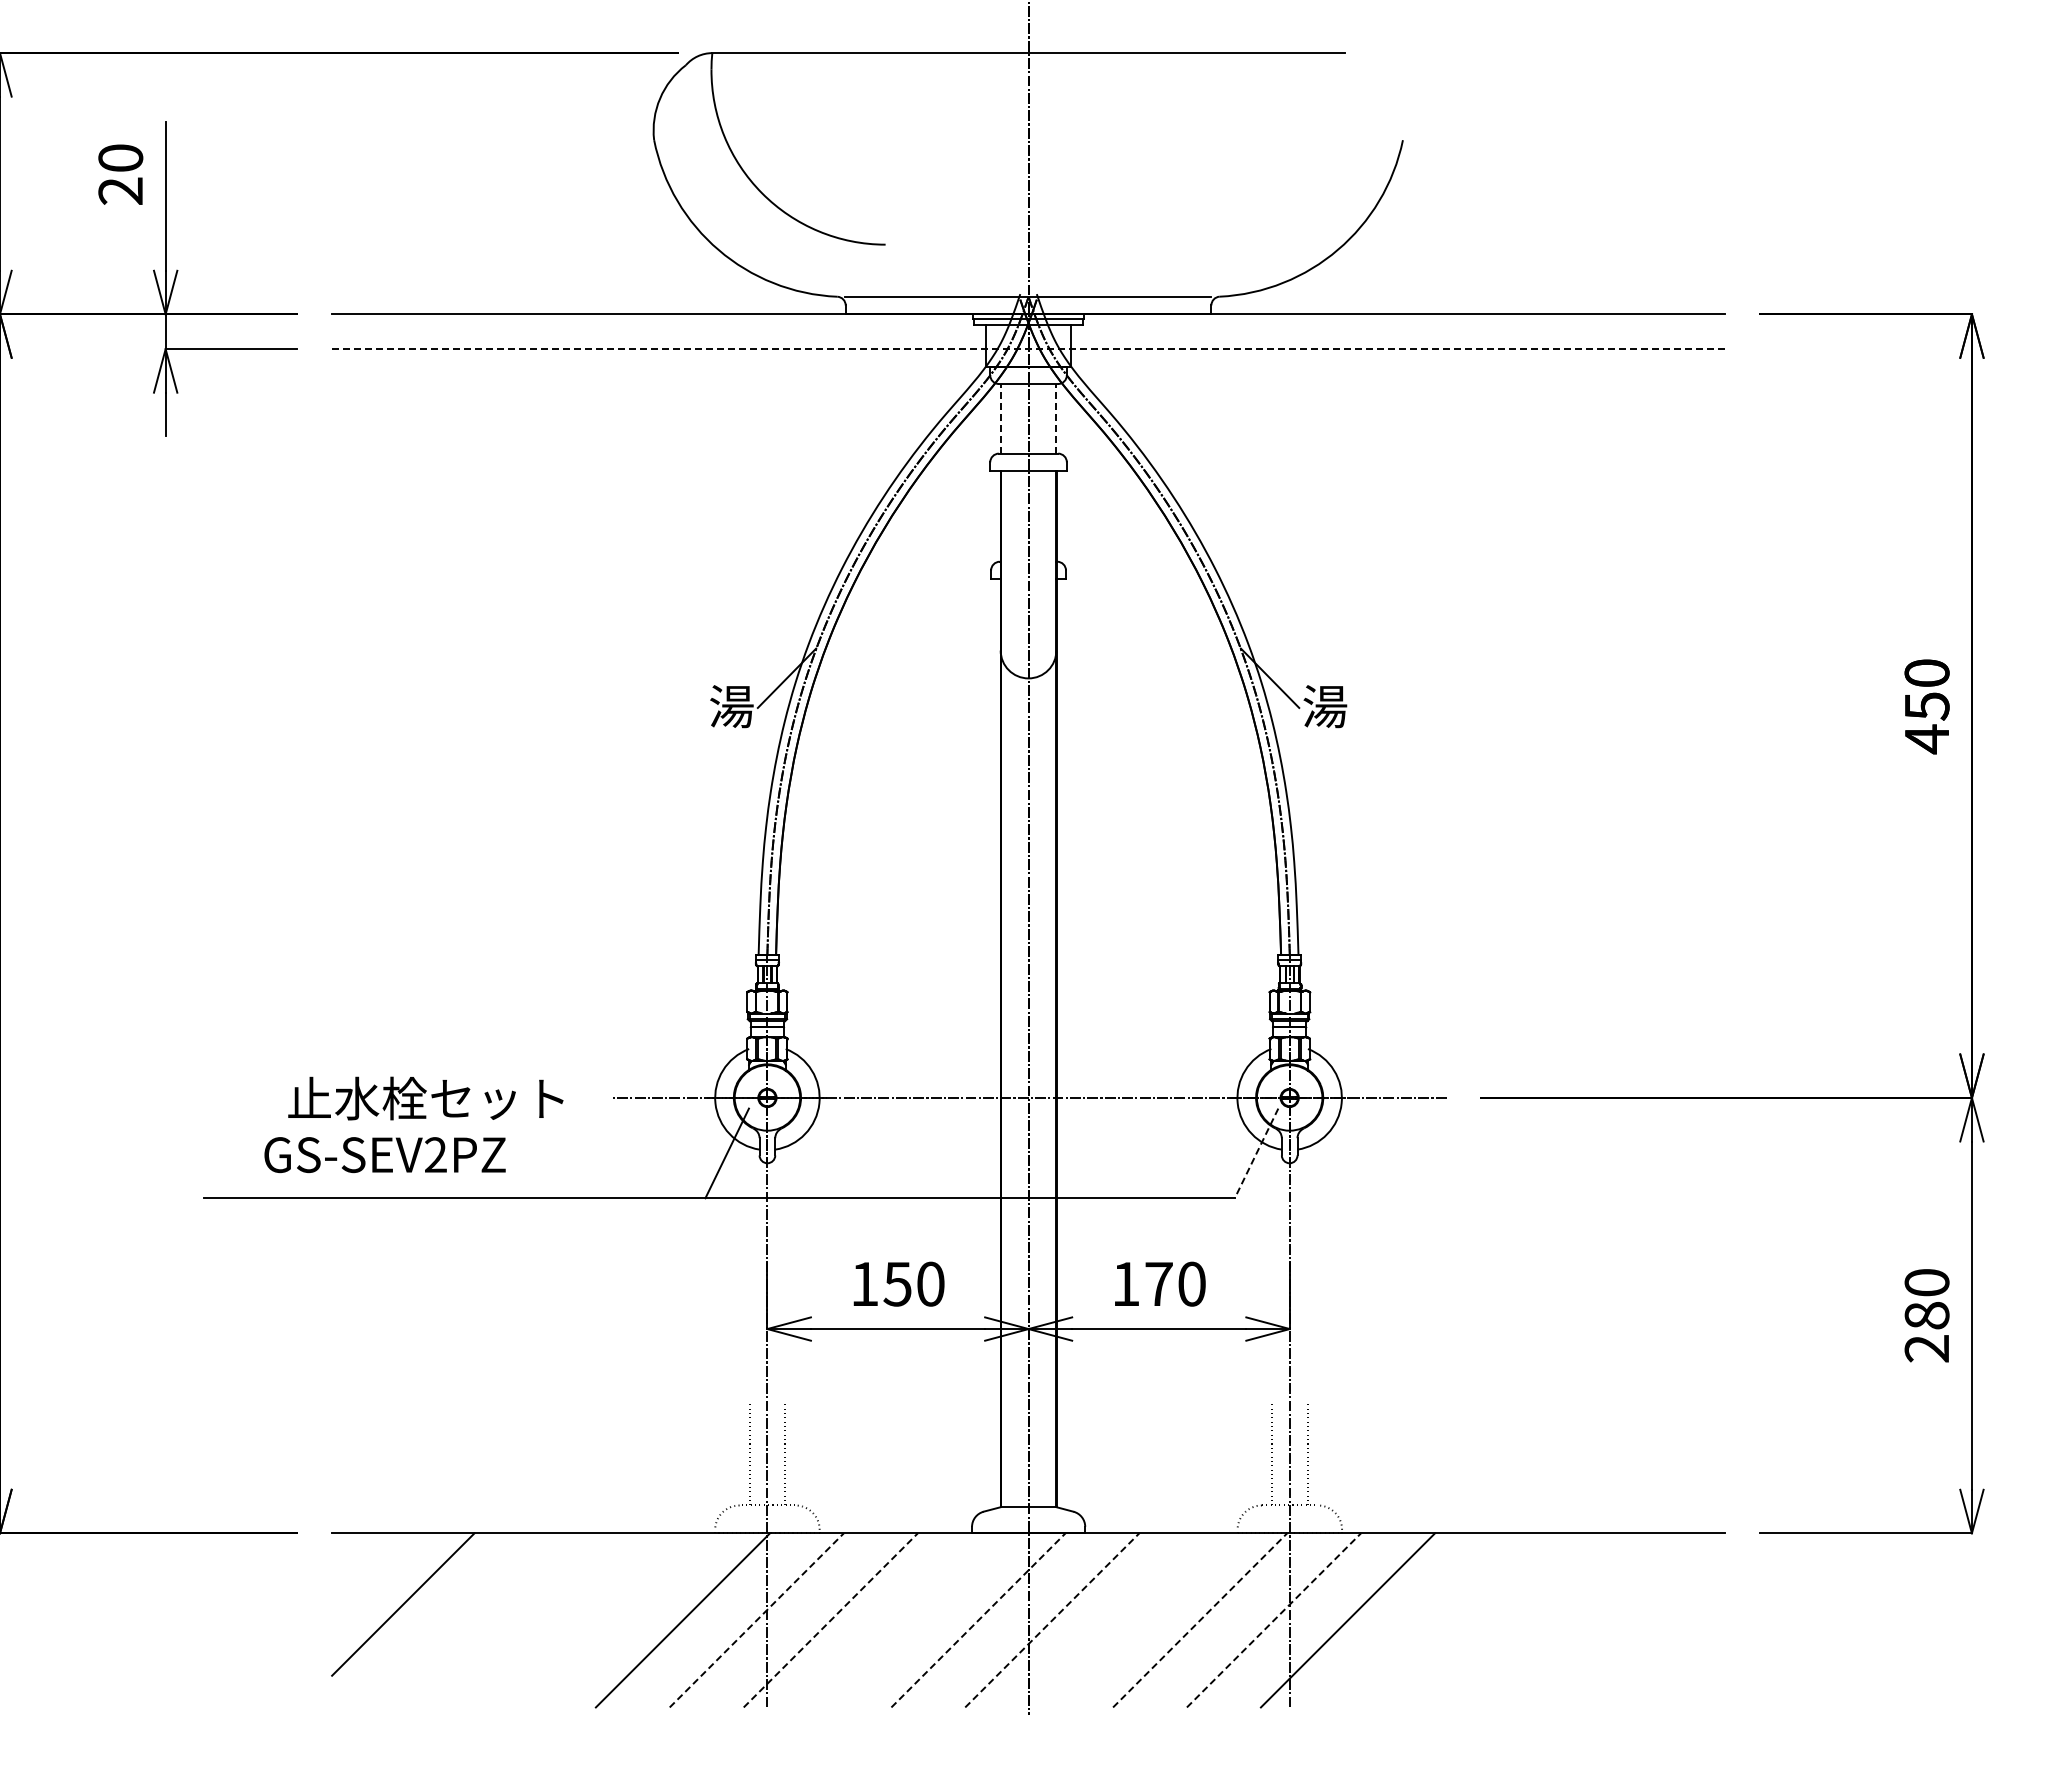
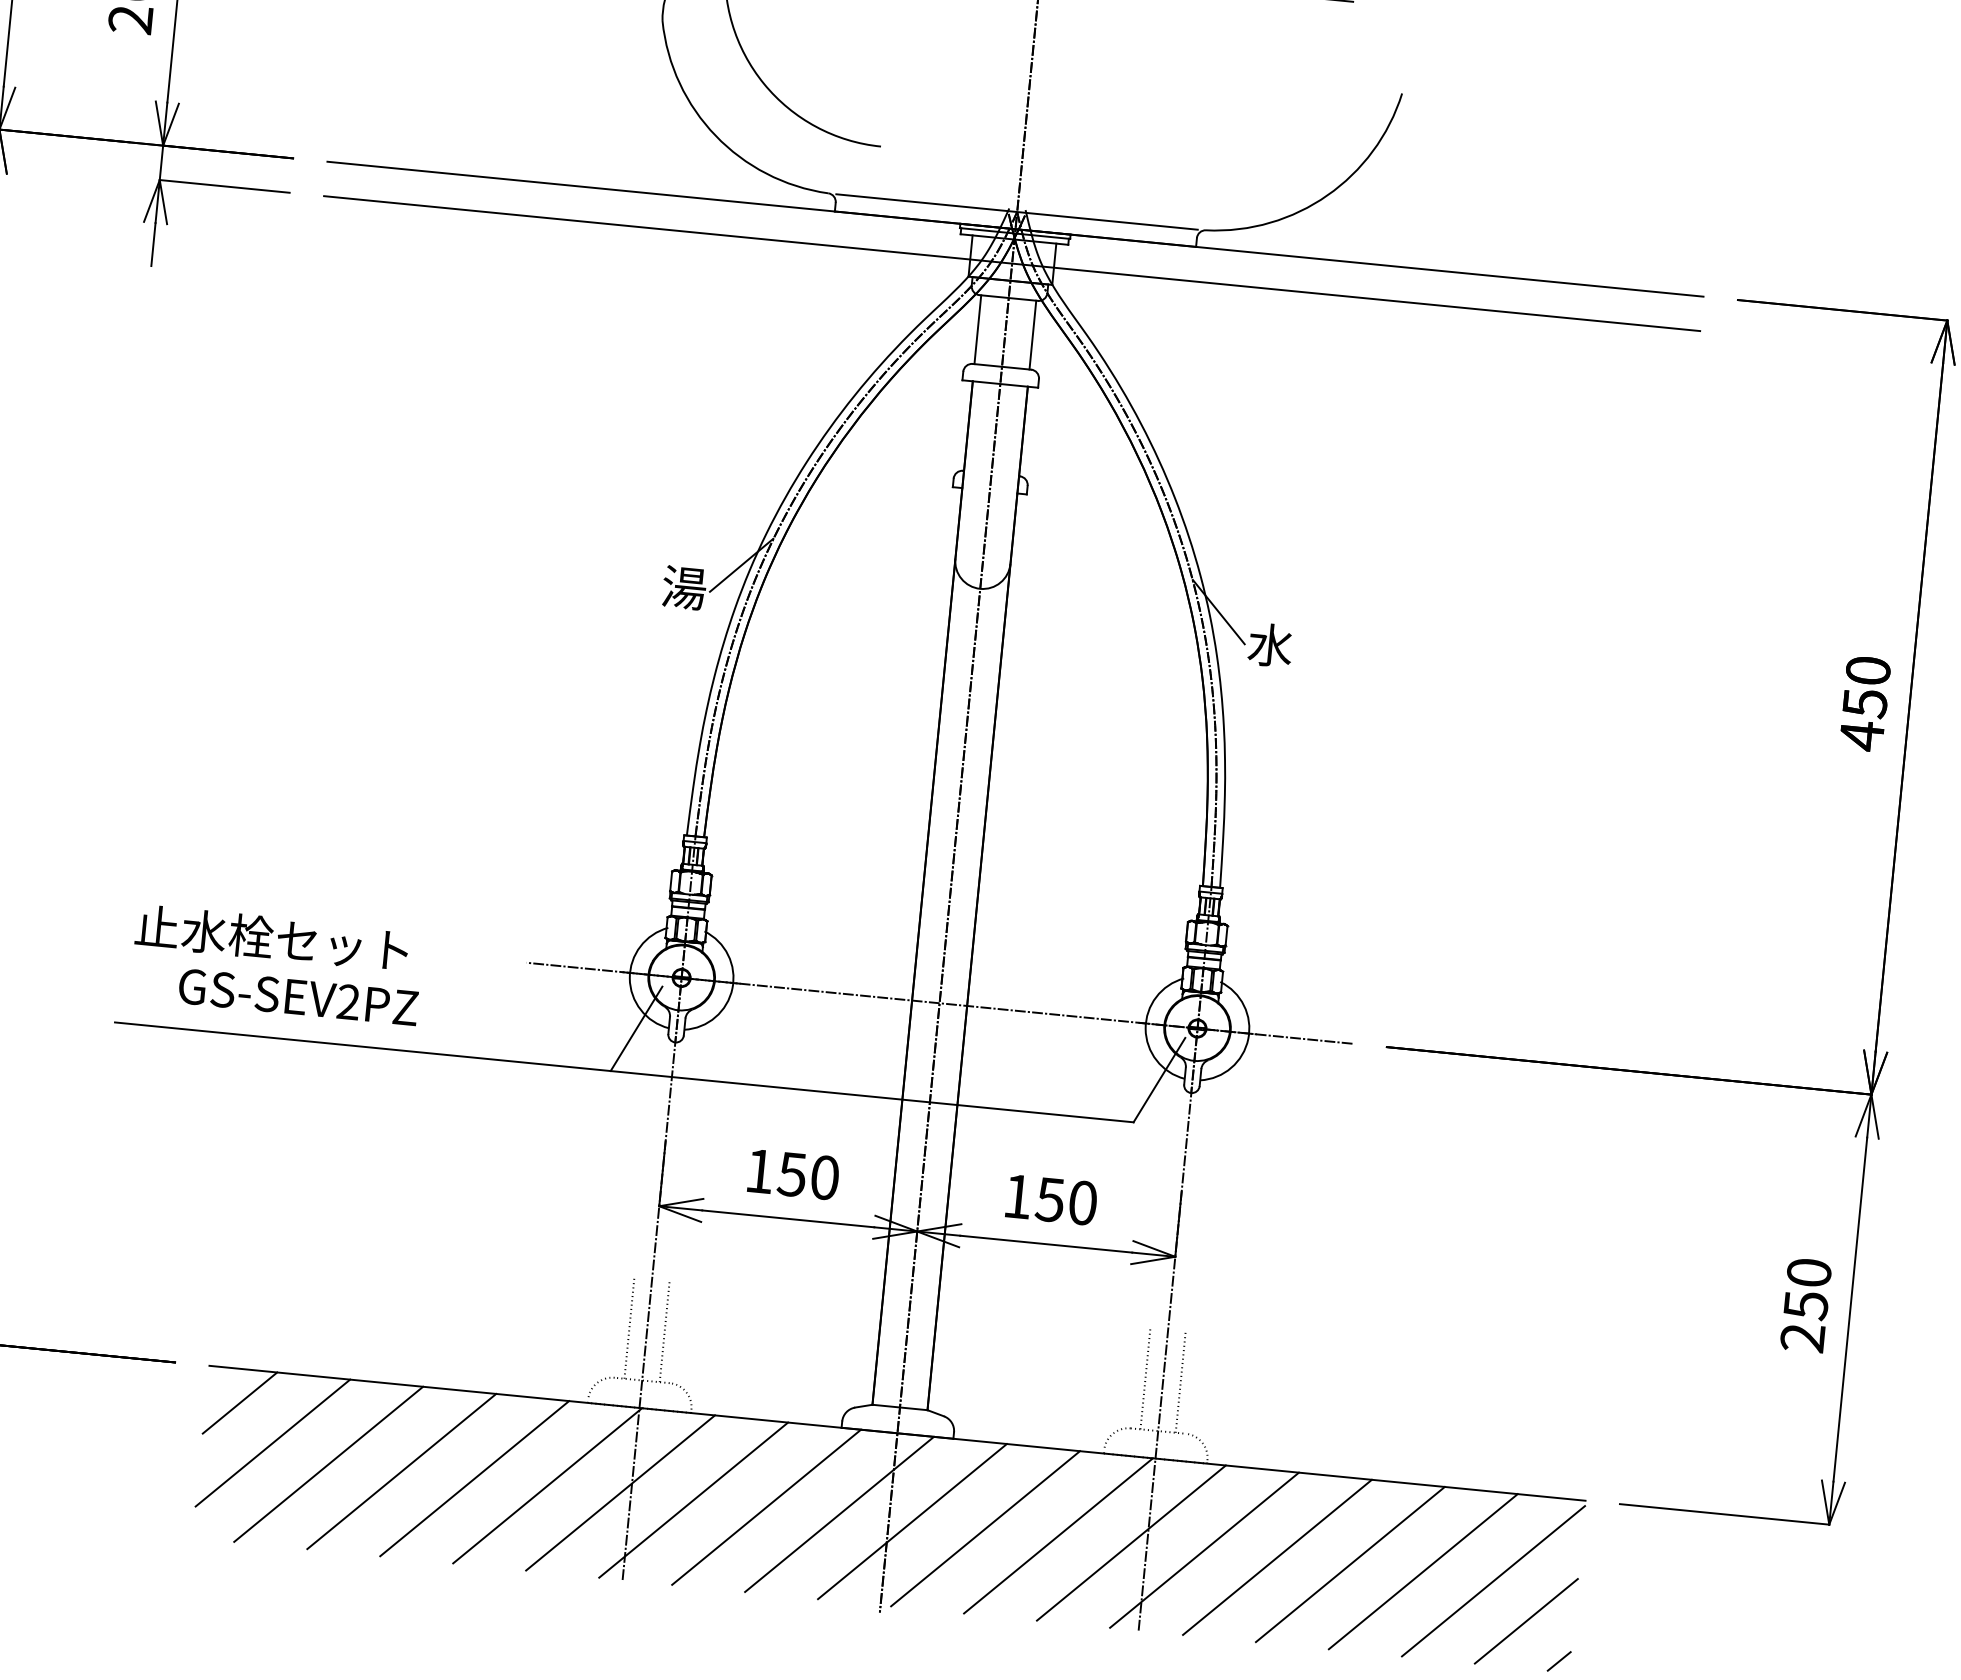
line: (1028, 349) -> (1012, 263), dashed -> solid
line: (1000, 418) -> (977, 329), dashed -> solid
line: (1056, 418) -> (1032, 334), dashed -> solid
text: (1325, 706) -> (1270, 645), 湯 -> 水
text: (425, 1098) -> (271, 938), moved
line: (1256, 1153) -> (1159, 1080), dashed -> solid
text: (1158, 1284) -> (1049, 1200), 170 -> 150
text: (1926, 1316) -> (1805, 1306), 280 -> 250
line: (366, 1567) -> (240, 1402), added
line: (461, 1620) -> (328, 1464), added
line: (535, 1620) -> (401, 1471), added
line: (609, 1620) -> (475, 1478), added
line: (757, 1620) -> (621, 1493), dashed -> solid
line: (831, 1620) -> (694, 1500), dashed -> solid
line: (904, 1620) -> (766, 1507), added
line: (978, 1620) -> (839, 1514), dashed -> solid
line: (1052, 1620) -> (912, 1521), dashed -> solid
line: (1126, 1620) -> (985, 1528), added
line: (1200, 1620) -> (1058, 1536), dashed -> solid
line: (1274, 1620) -> (1131, 1543), dashed -> solid
line: (1421, 1620) -> (1277, 1557), added
line: (1495, 1620) -> (1350, 1564), added
line: (1569, 1620) -> (1423, 1571), added
line: (1640, 1622) -> (1493, 1580), added
line: (1677, 1659) -> (1526, 1620), added
line: (1714, 1696) -> (1559, 1660), added

